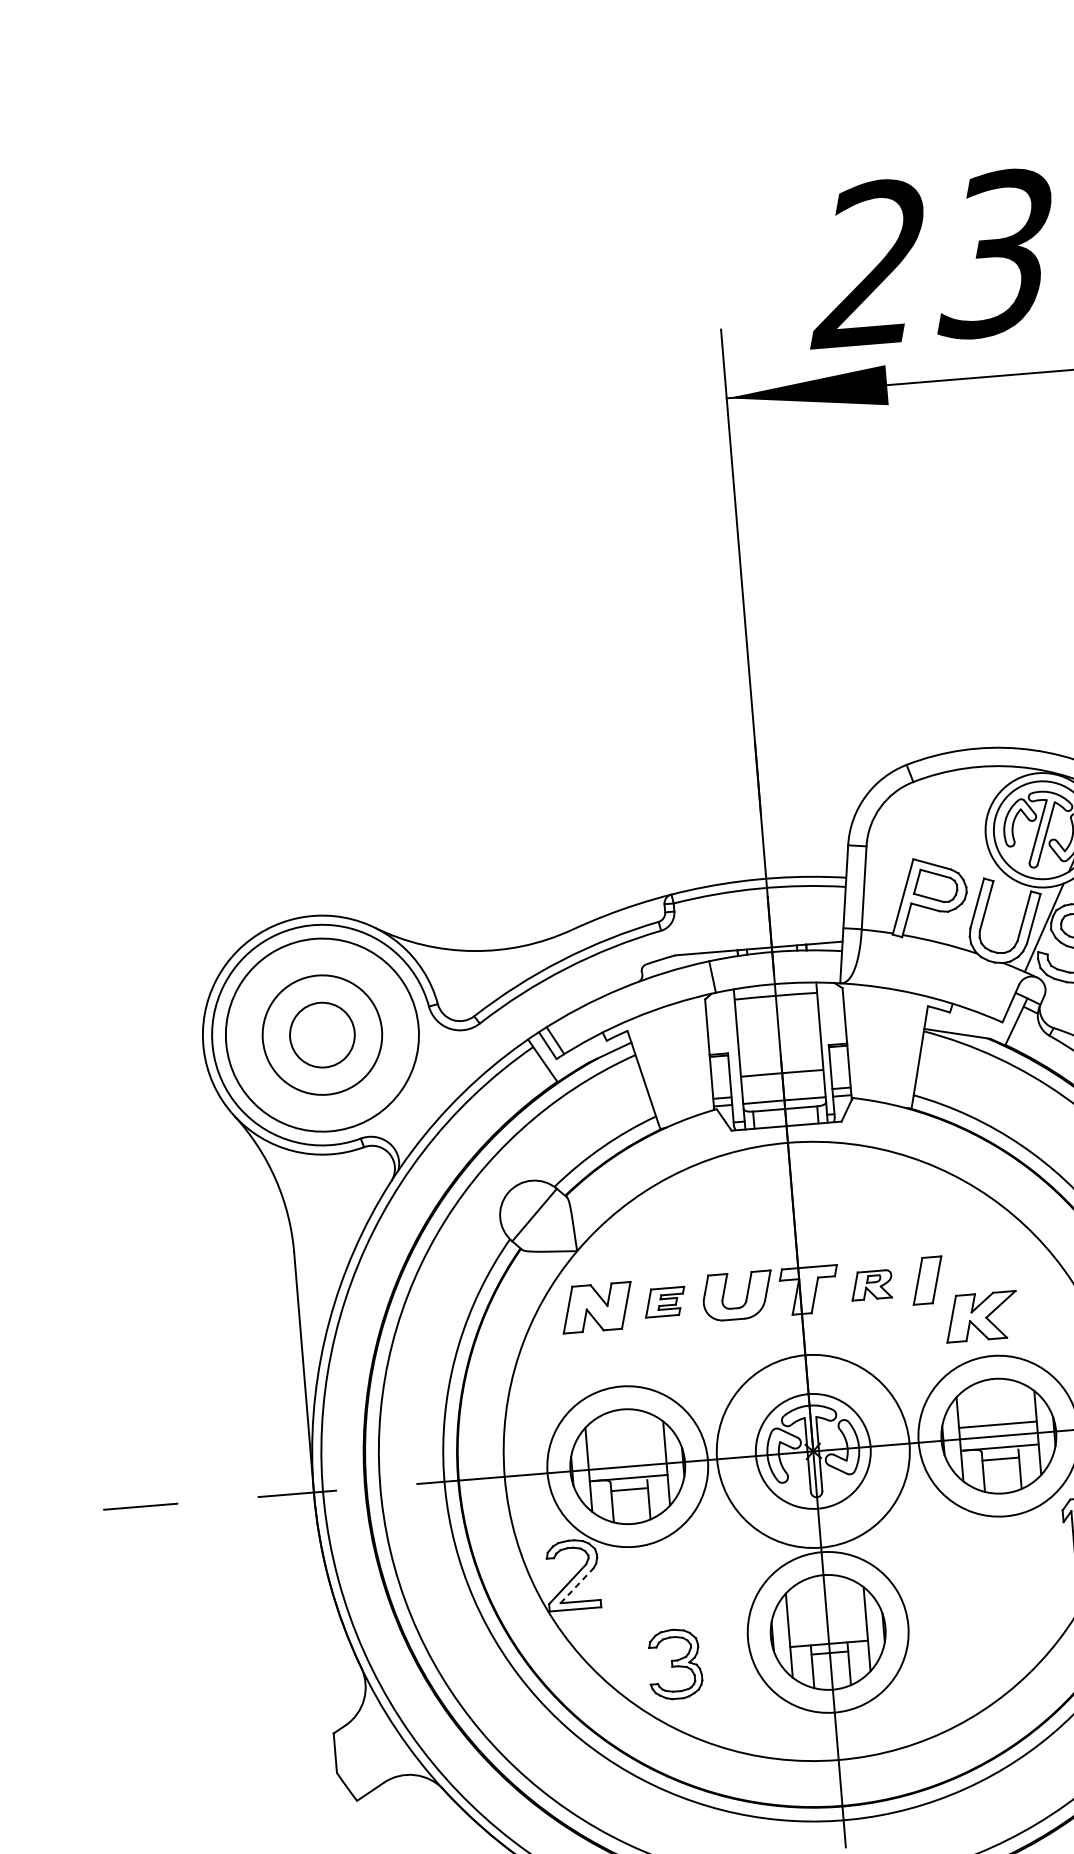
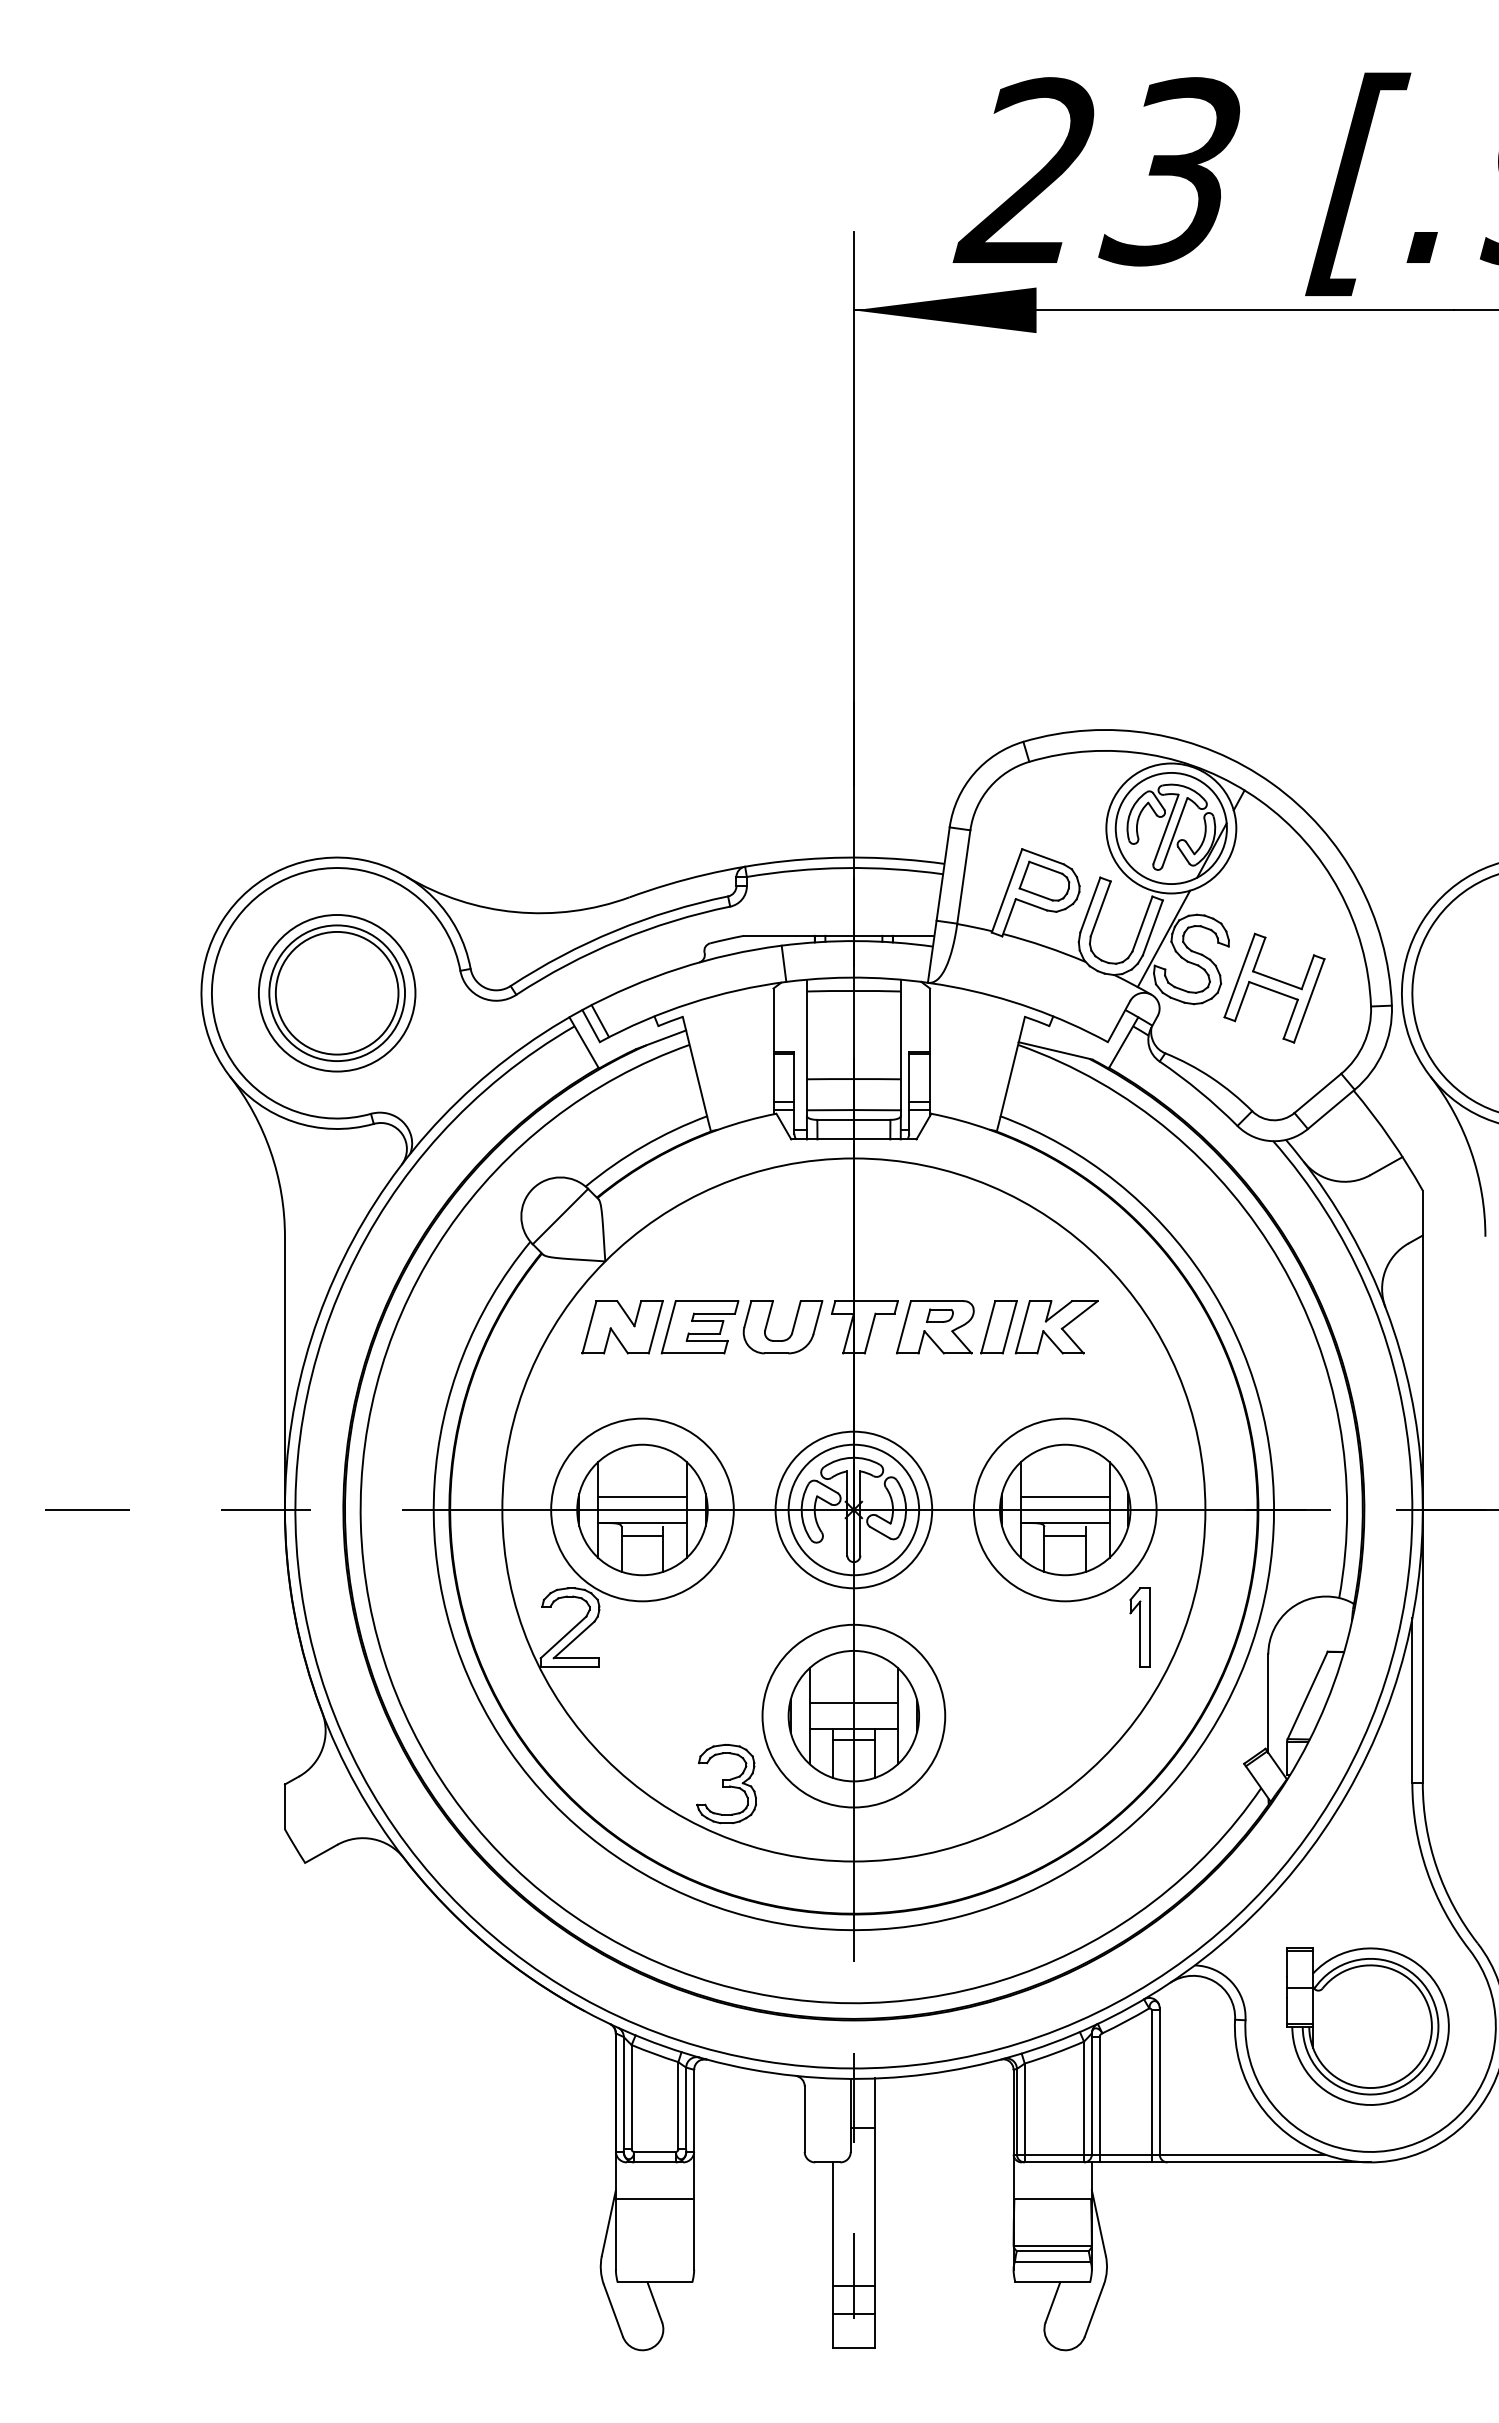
circle: (321, 1034) -> (336, 992), size x0.71
circle: (321, 1034) -> (336, 992), size x1.67
part: (871, 1285) -> (935, 1327), size x1.67
part: (664, 1302) -> (699, 1327), size x1.67
part: (981, 1317) -> (1056, 1327), moved
circle: (812, 1451) -> (853, 1509), size x0.71
line: (626, 1454) -> (642, 1496), added
line: (577, 1585) -> (574, 1639), dashed -> solid
line: (826, 1621) -> (853, 1703), added
part: (674, 1663) -> (726, 1783), moved

